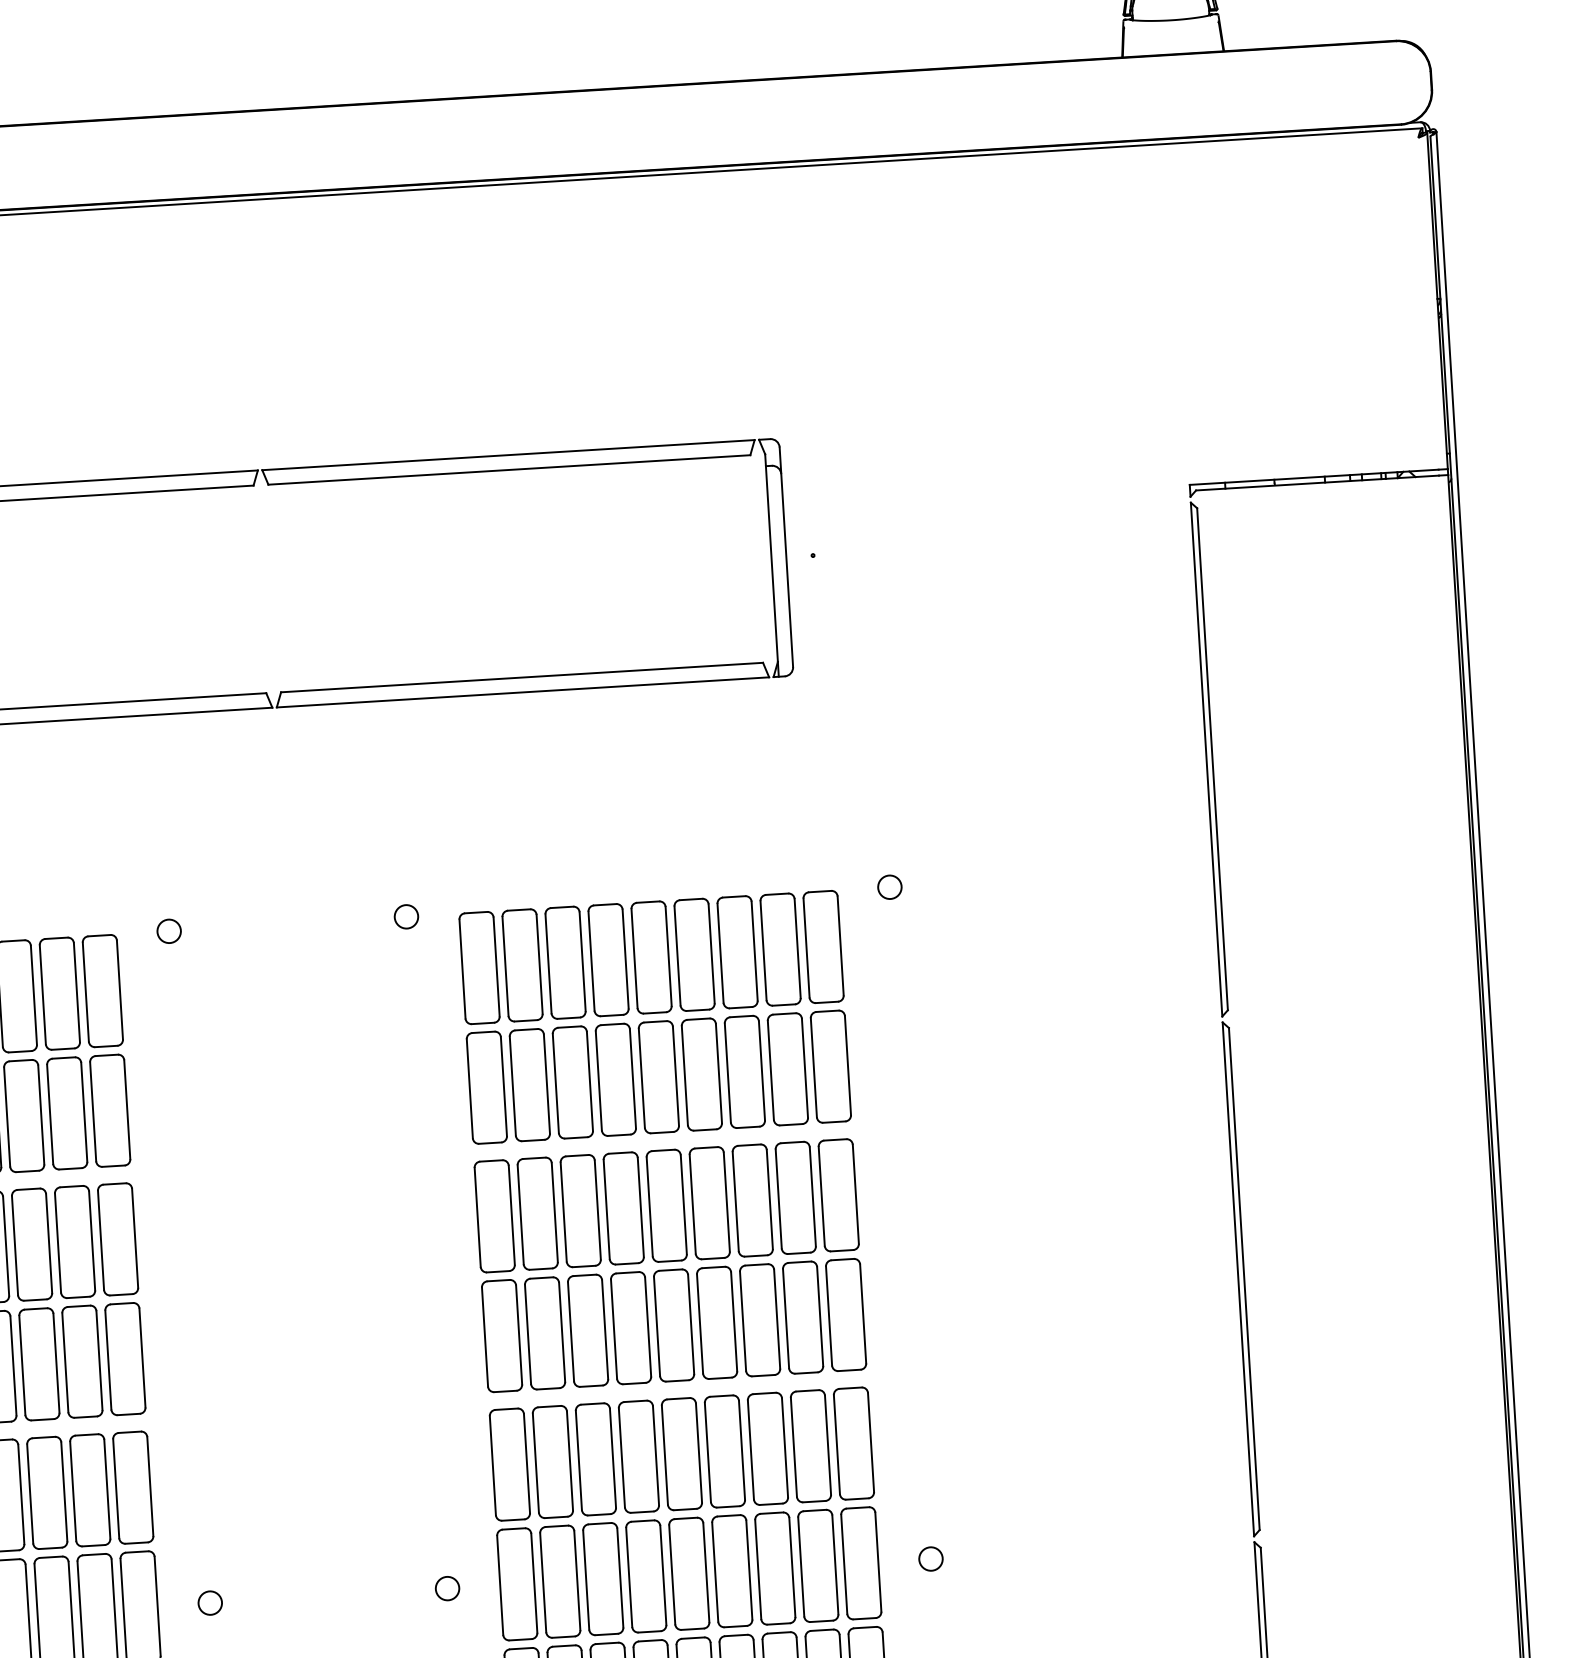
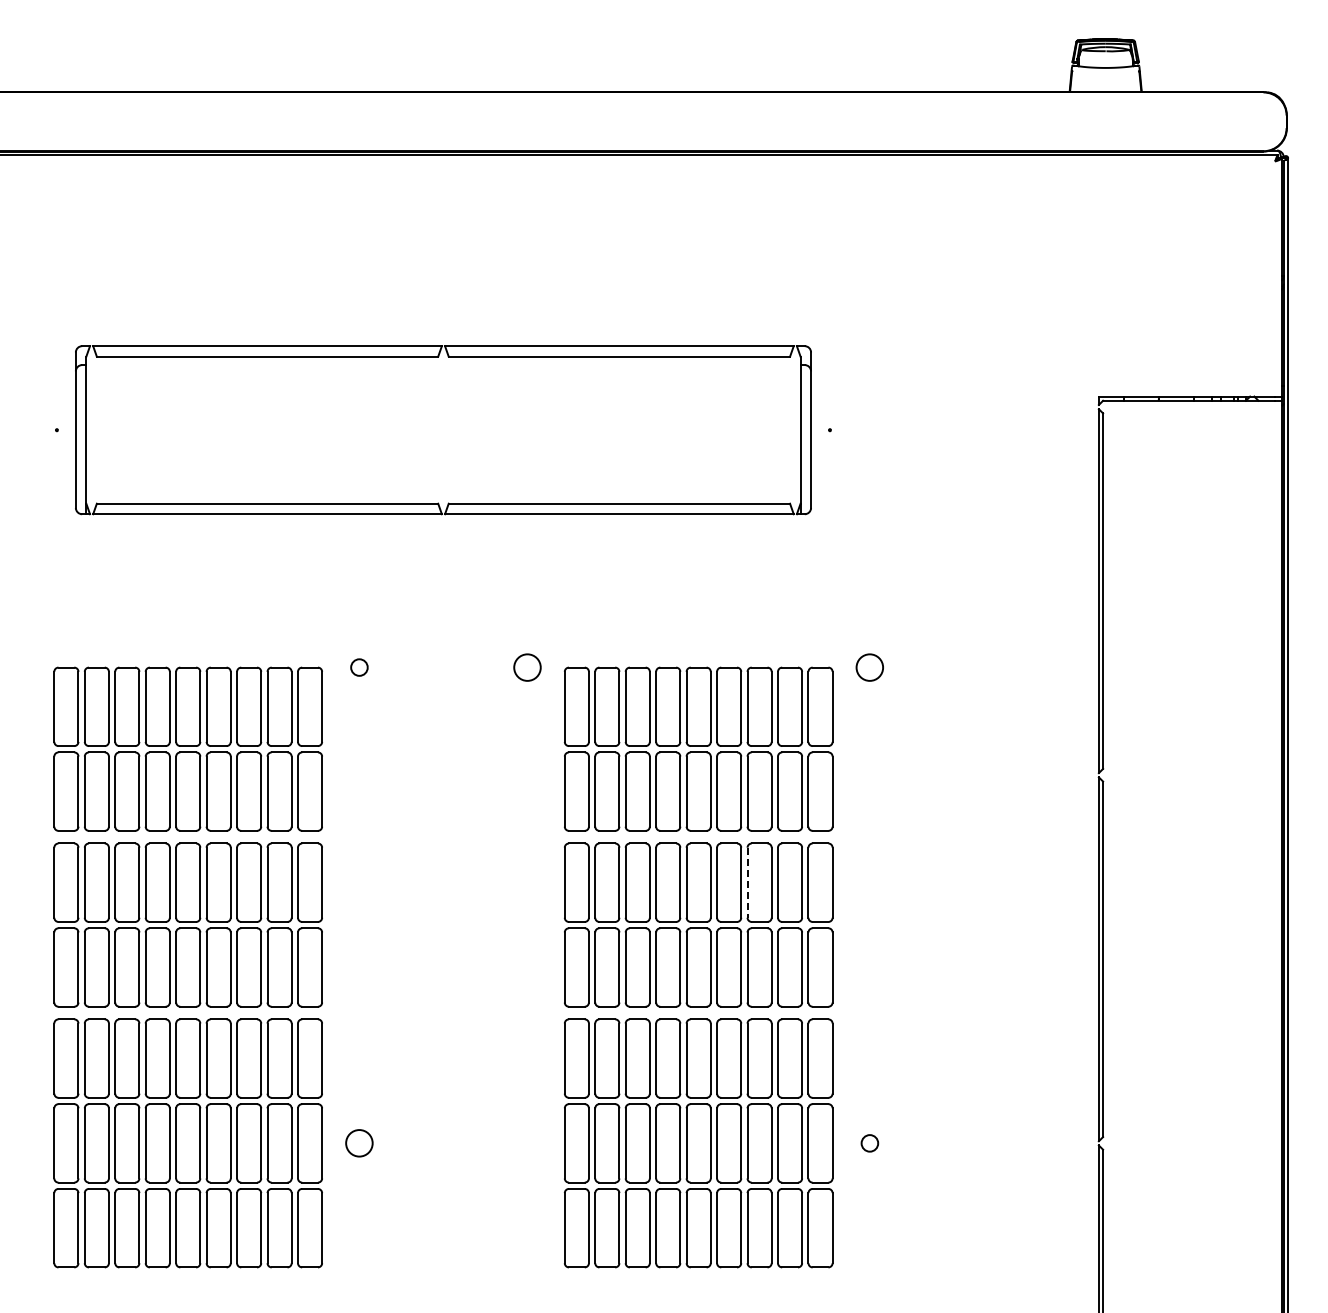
circle: (889, 887) -> (869, 667), size x1.6
circle: (406, 916) -> (527, 667), size x1.6
line: (735, 1202) -> (747, 883), solid -> dashed
circle: (447, 1588) -> (527, 1143), removed
circle: (210, 1603) -> (359, 1143), size x1.6

